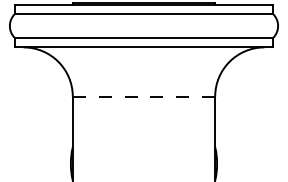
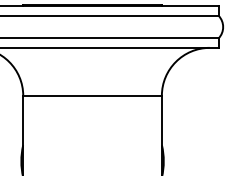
line: (143, 96) -> (92, 95), dashed -> solid

